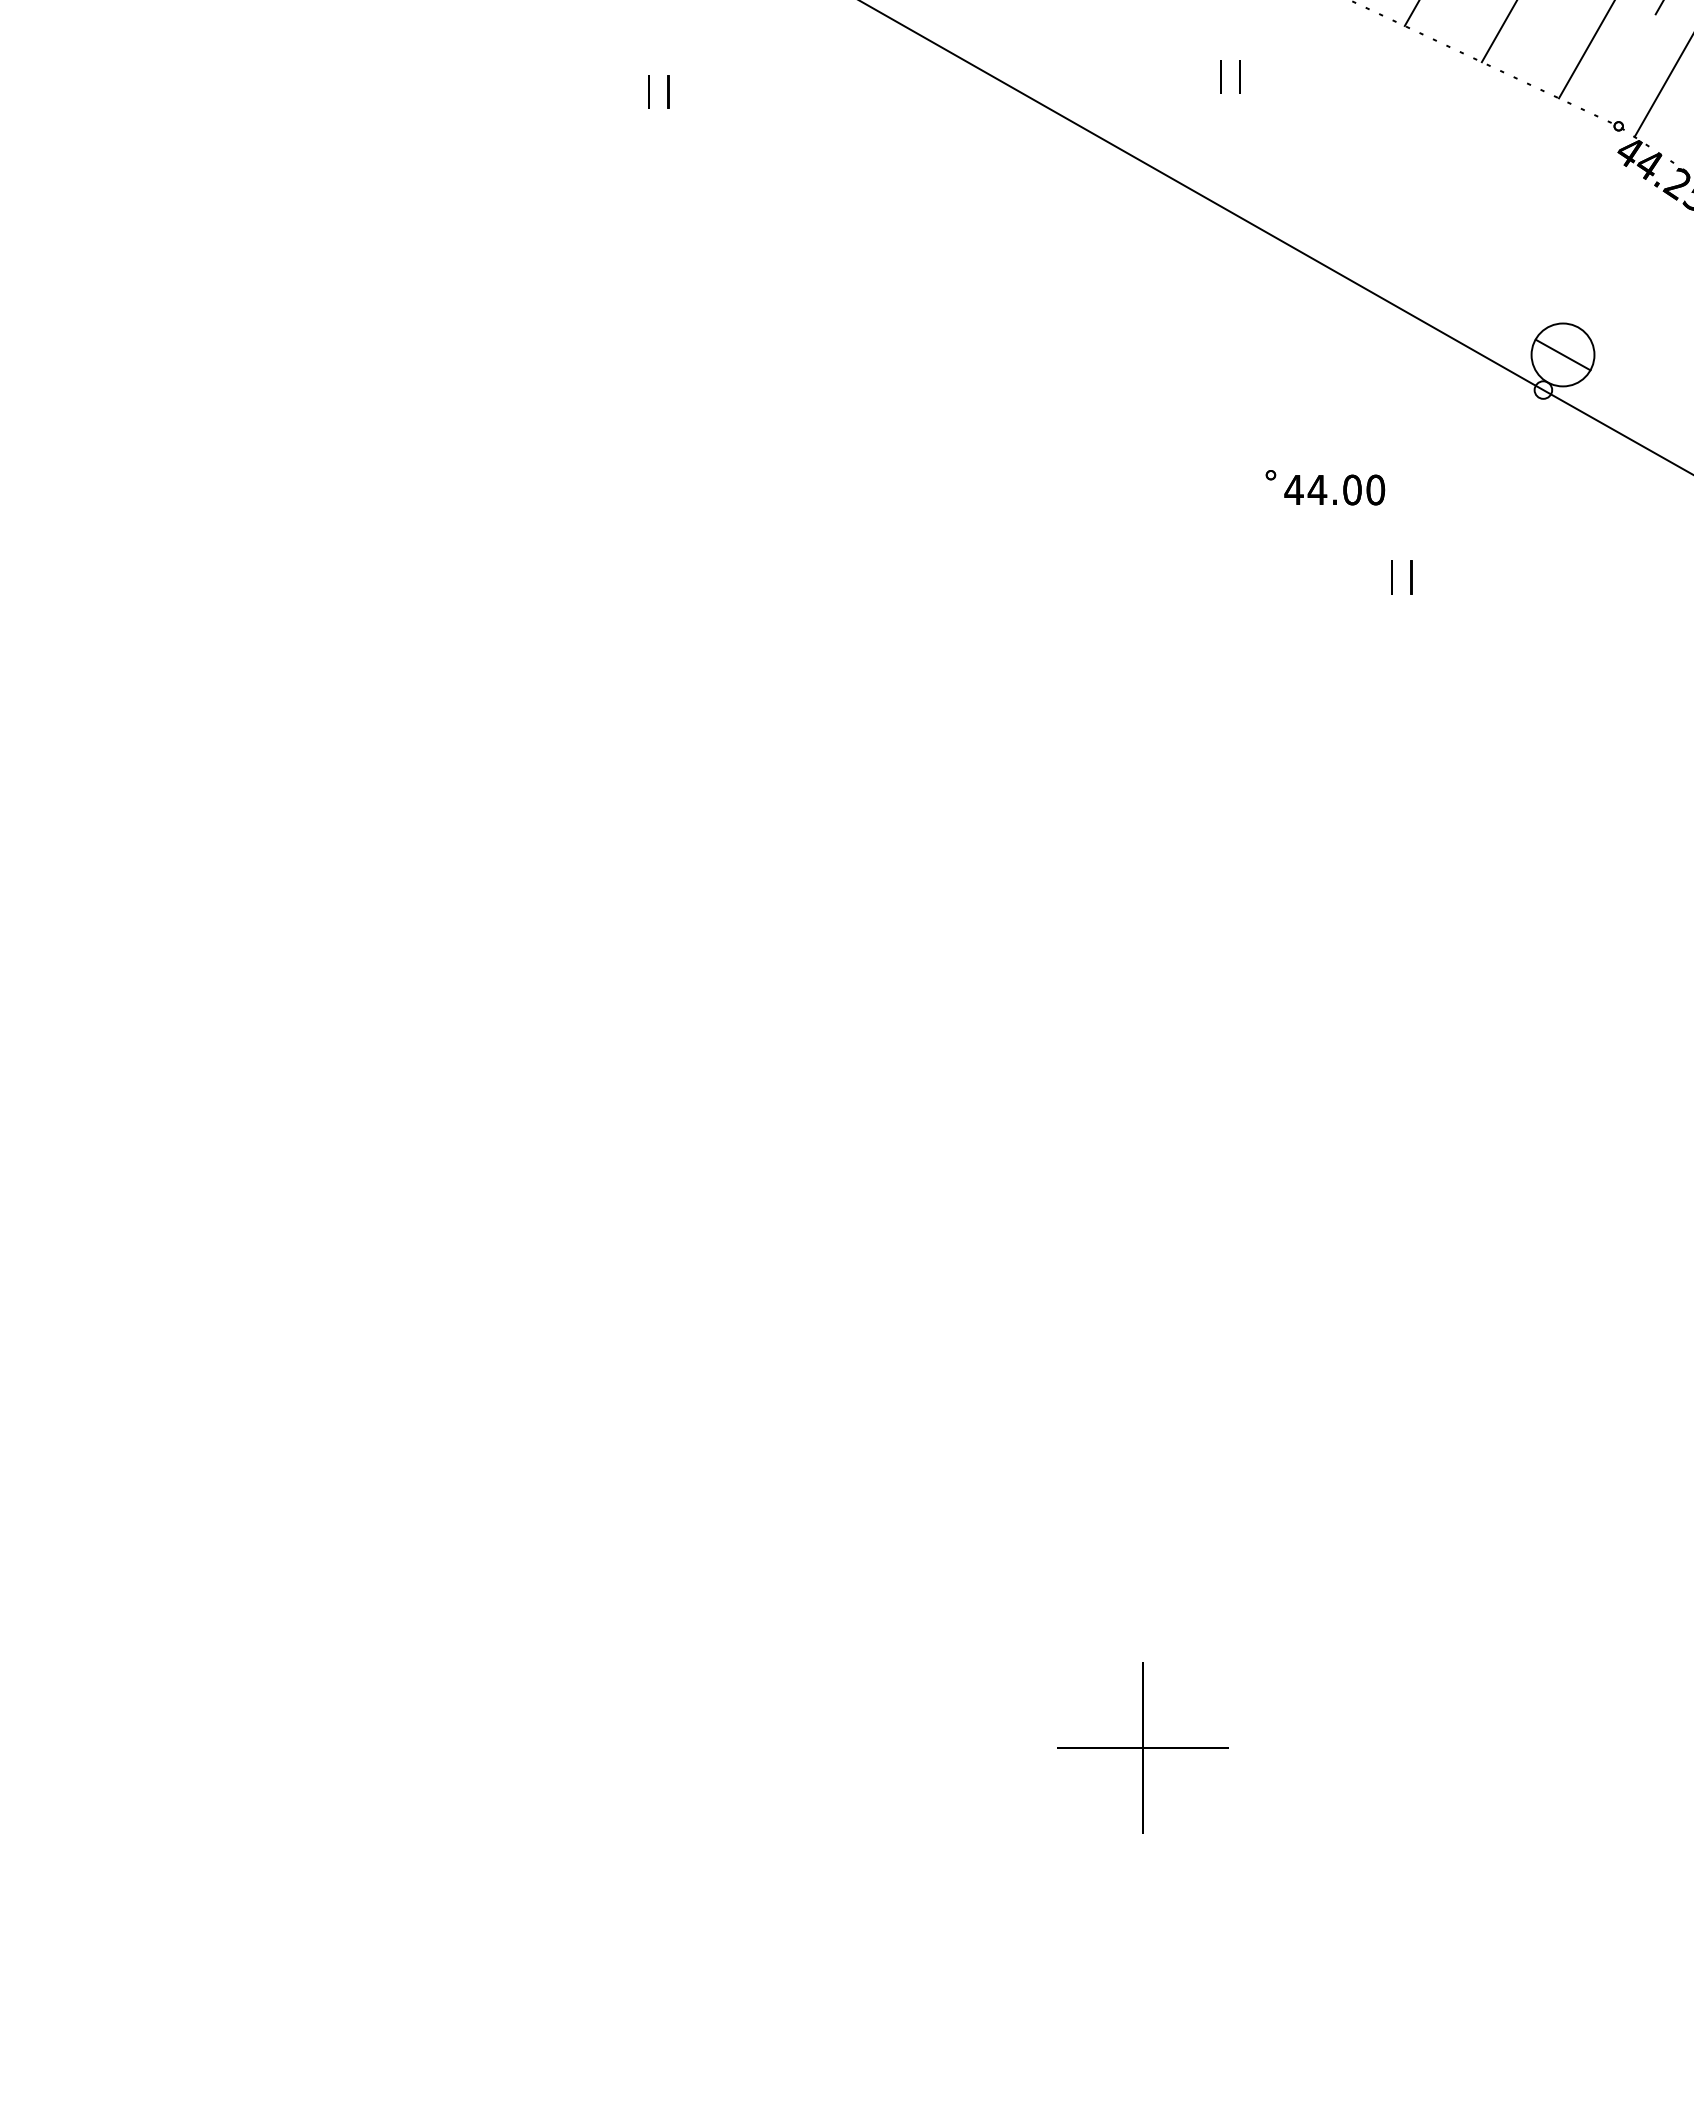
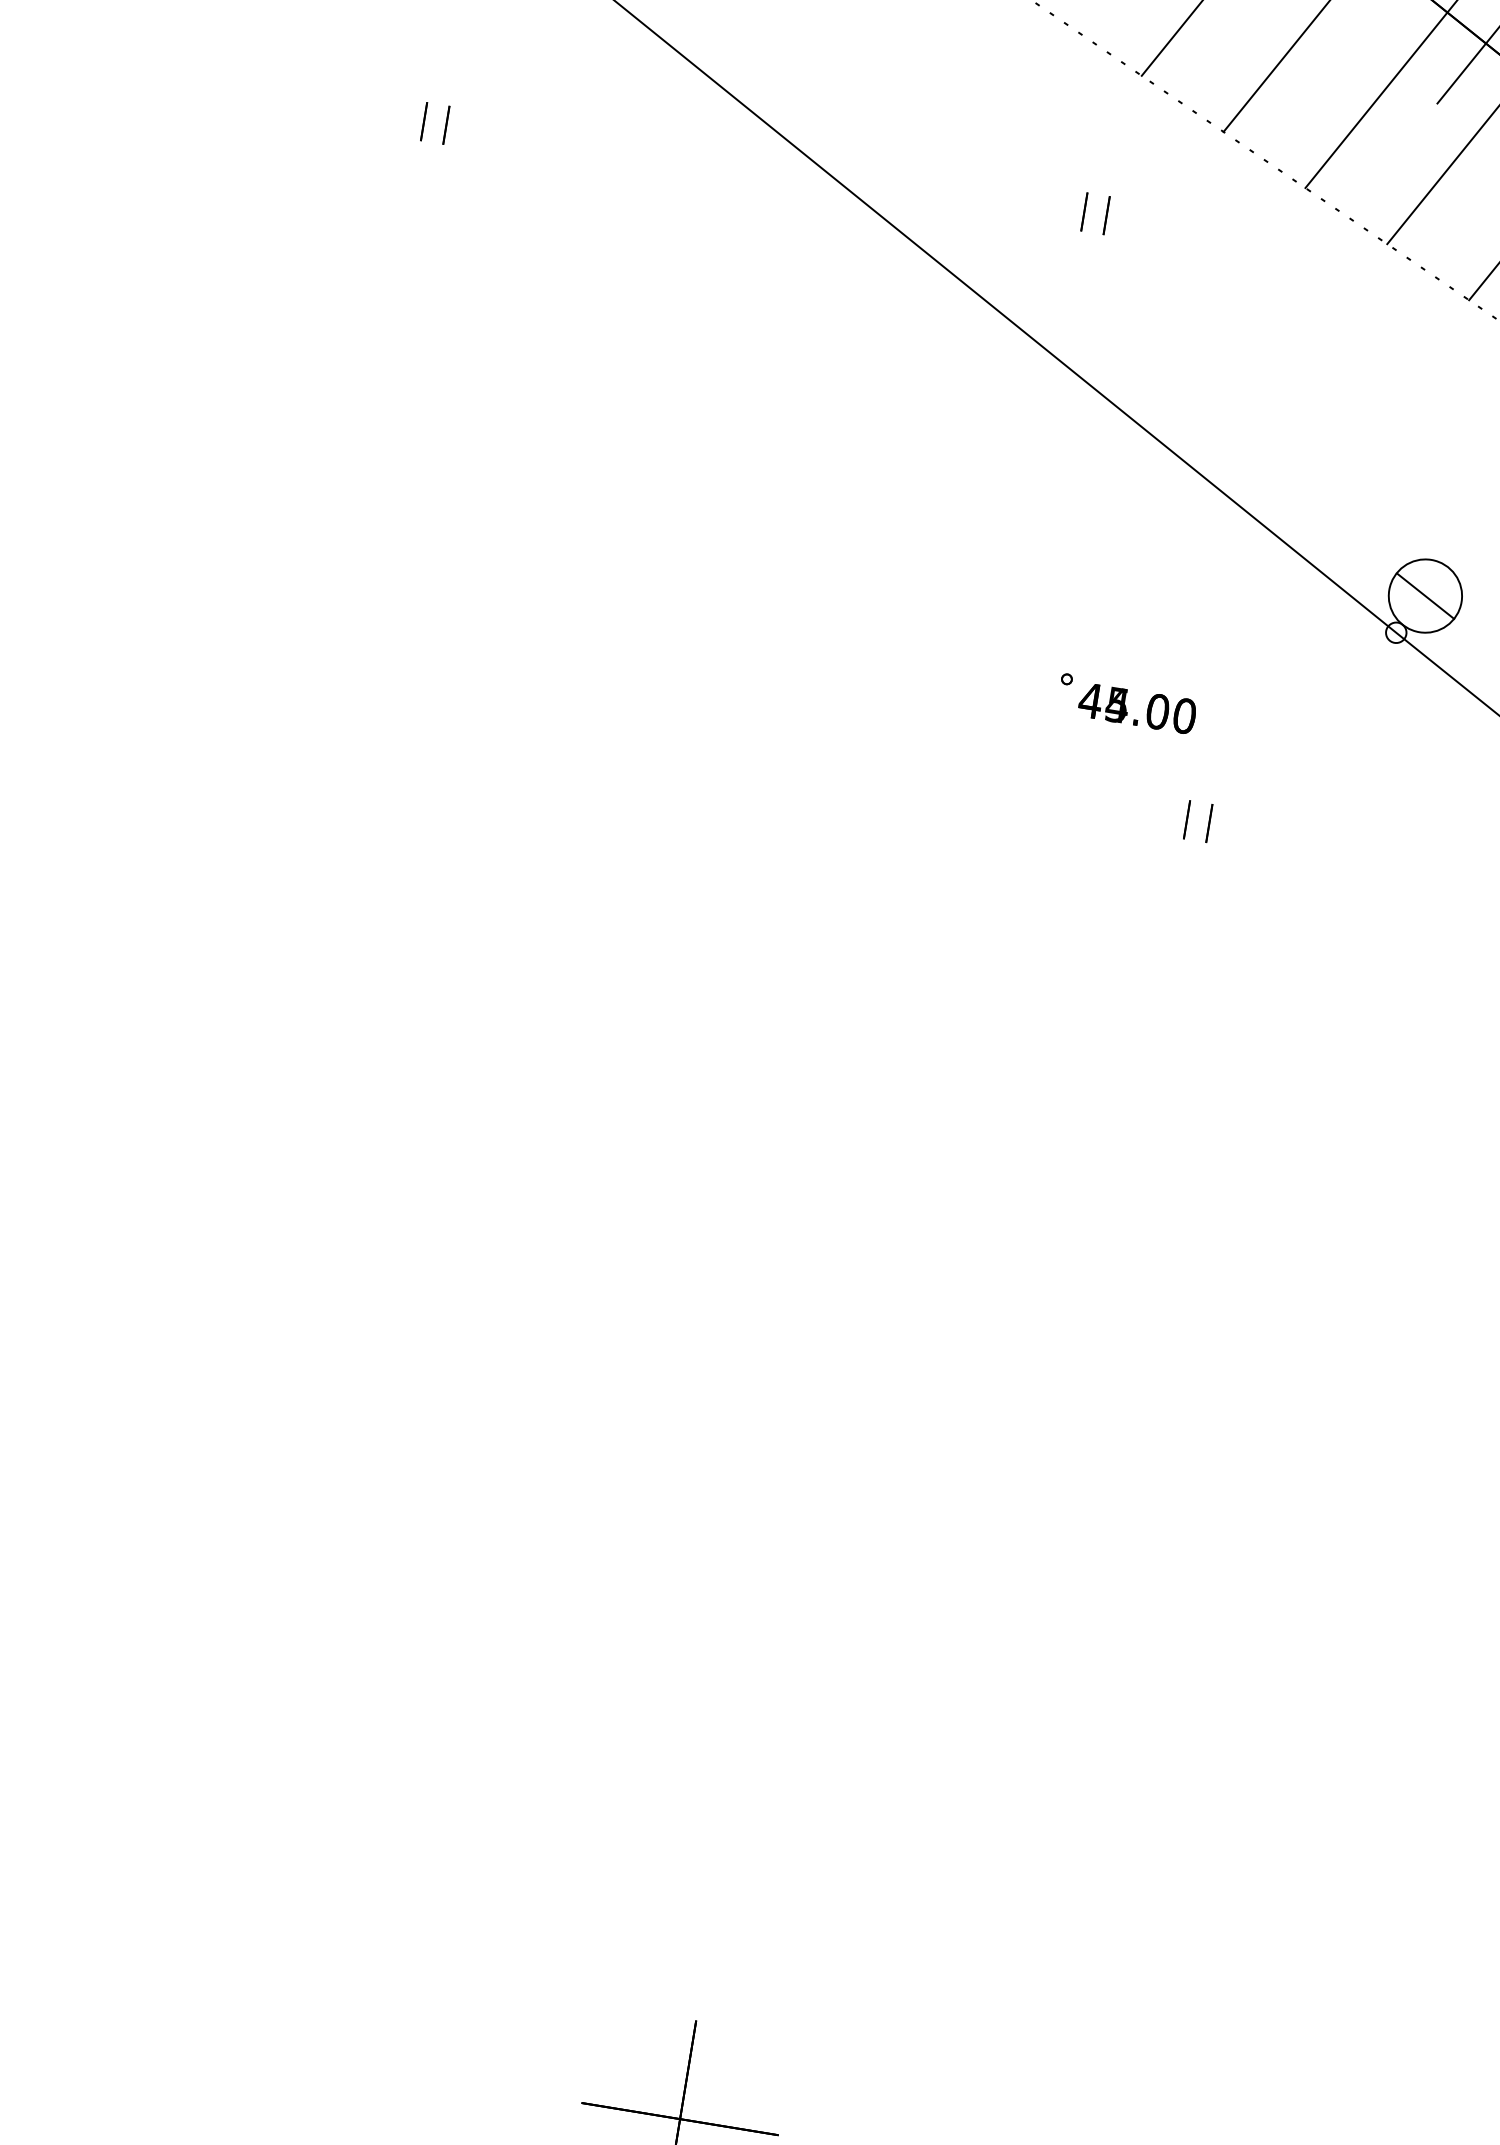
text: (1317, 490) -> (1117, 705), 44.00 -> 45.00

